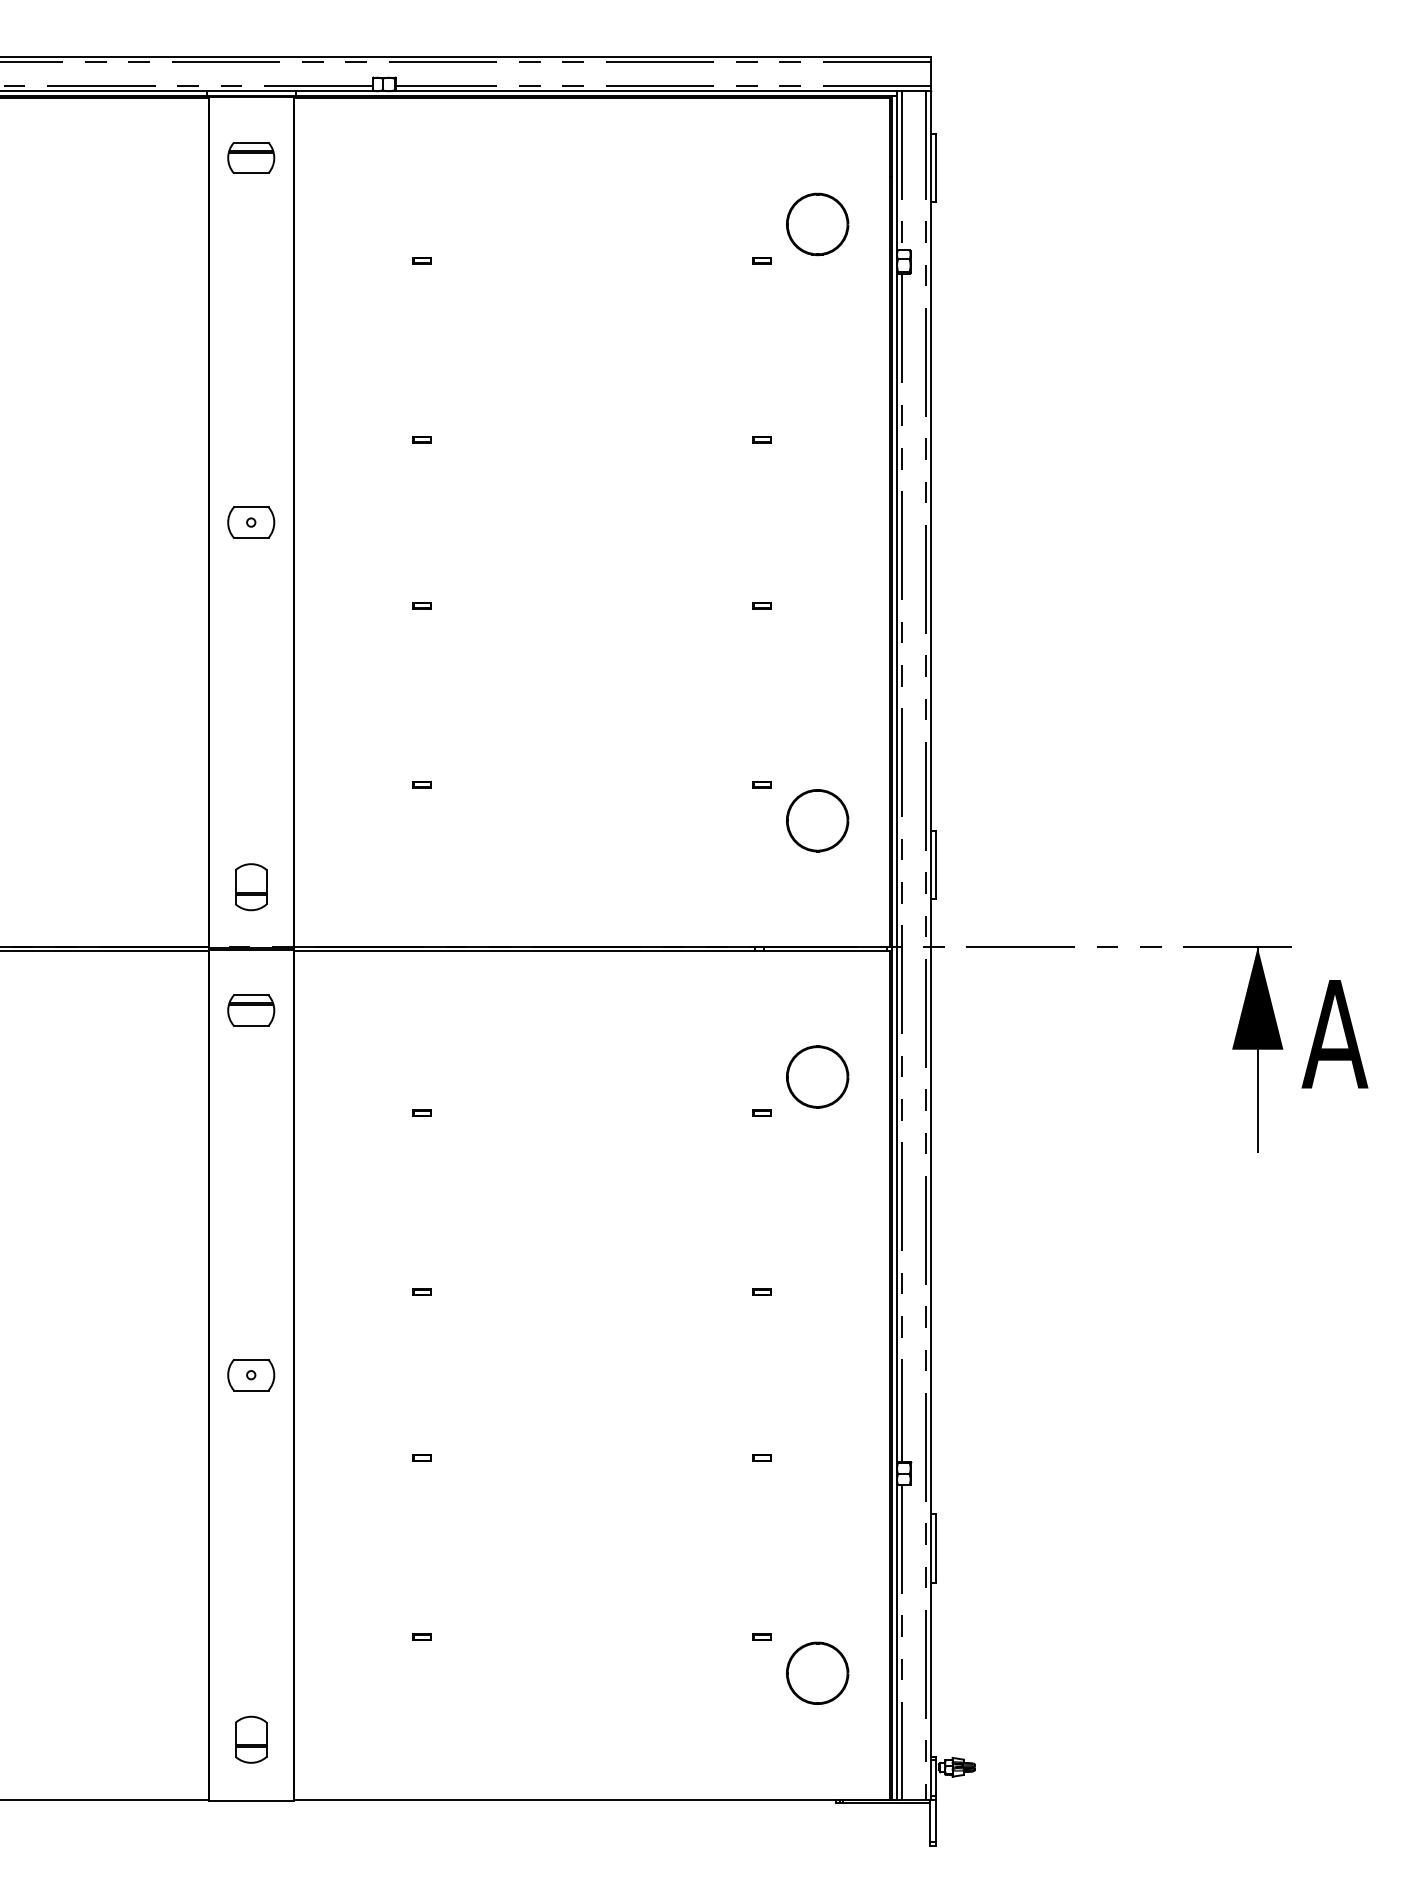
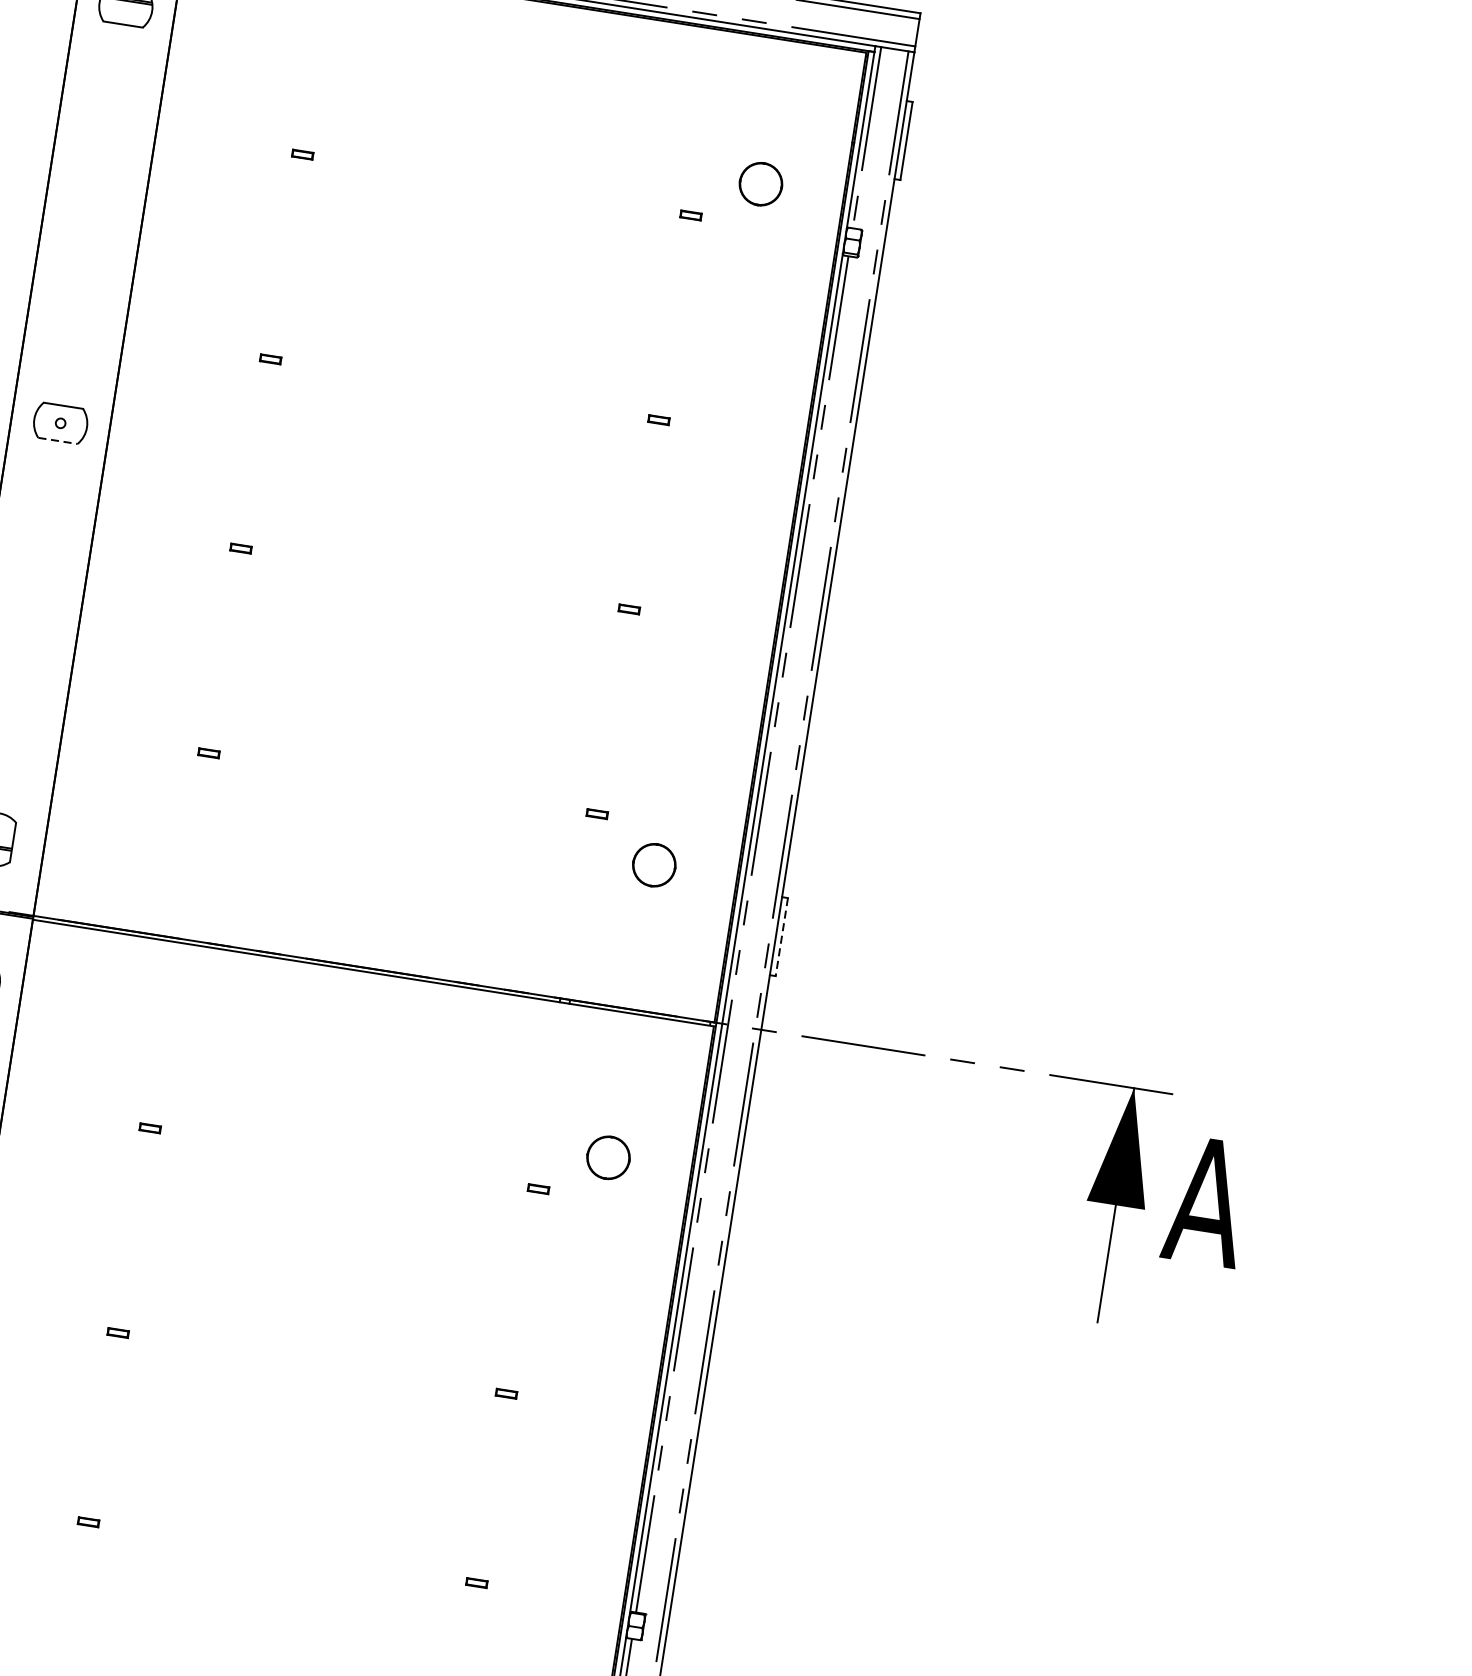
part: (817, 224) -> (760, 184), size x0.6
line: (251, 537) -> (58, 440), solid -> dashed
part: (817, 820) -> (654, 864), size x0.6
line: (936, 865) -> (781, 937), solid -> dashed
part: (817, 1076) -> (608, 1157), size x0.6

